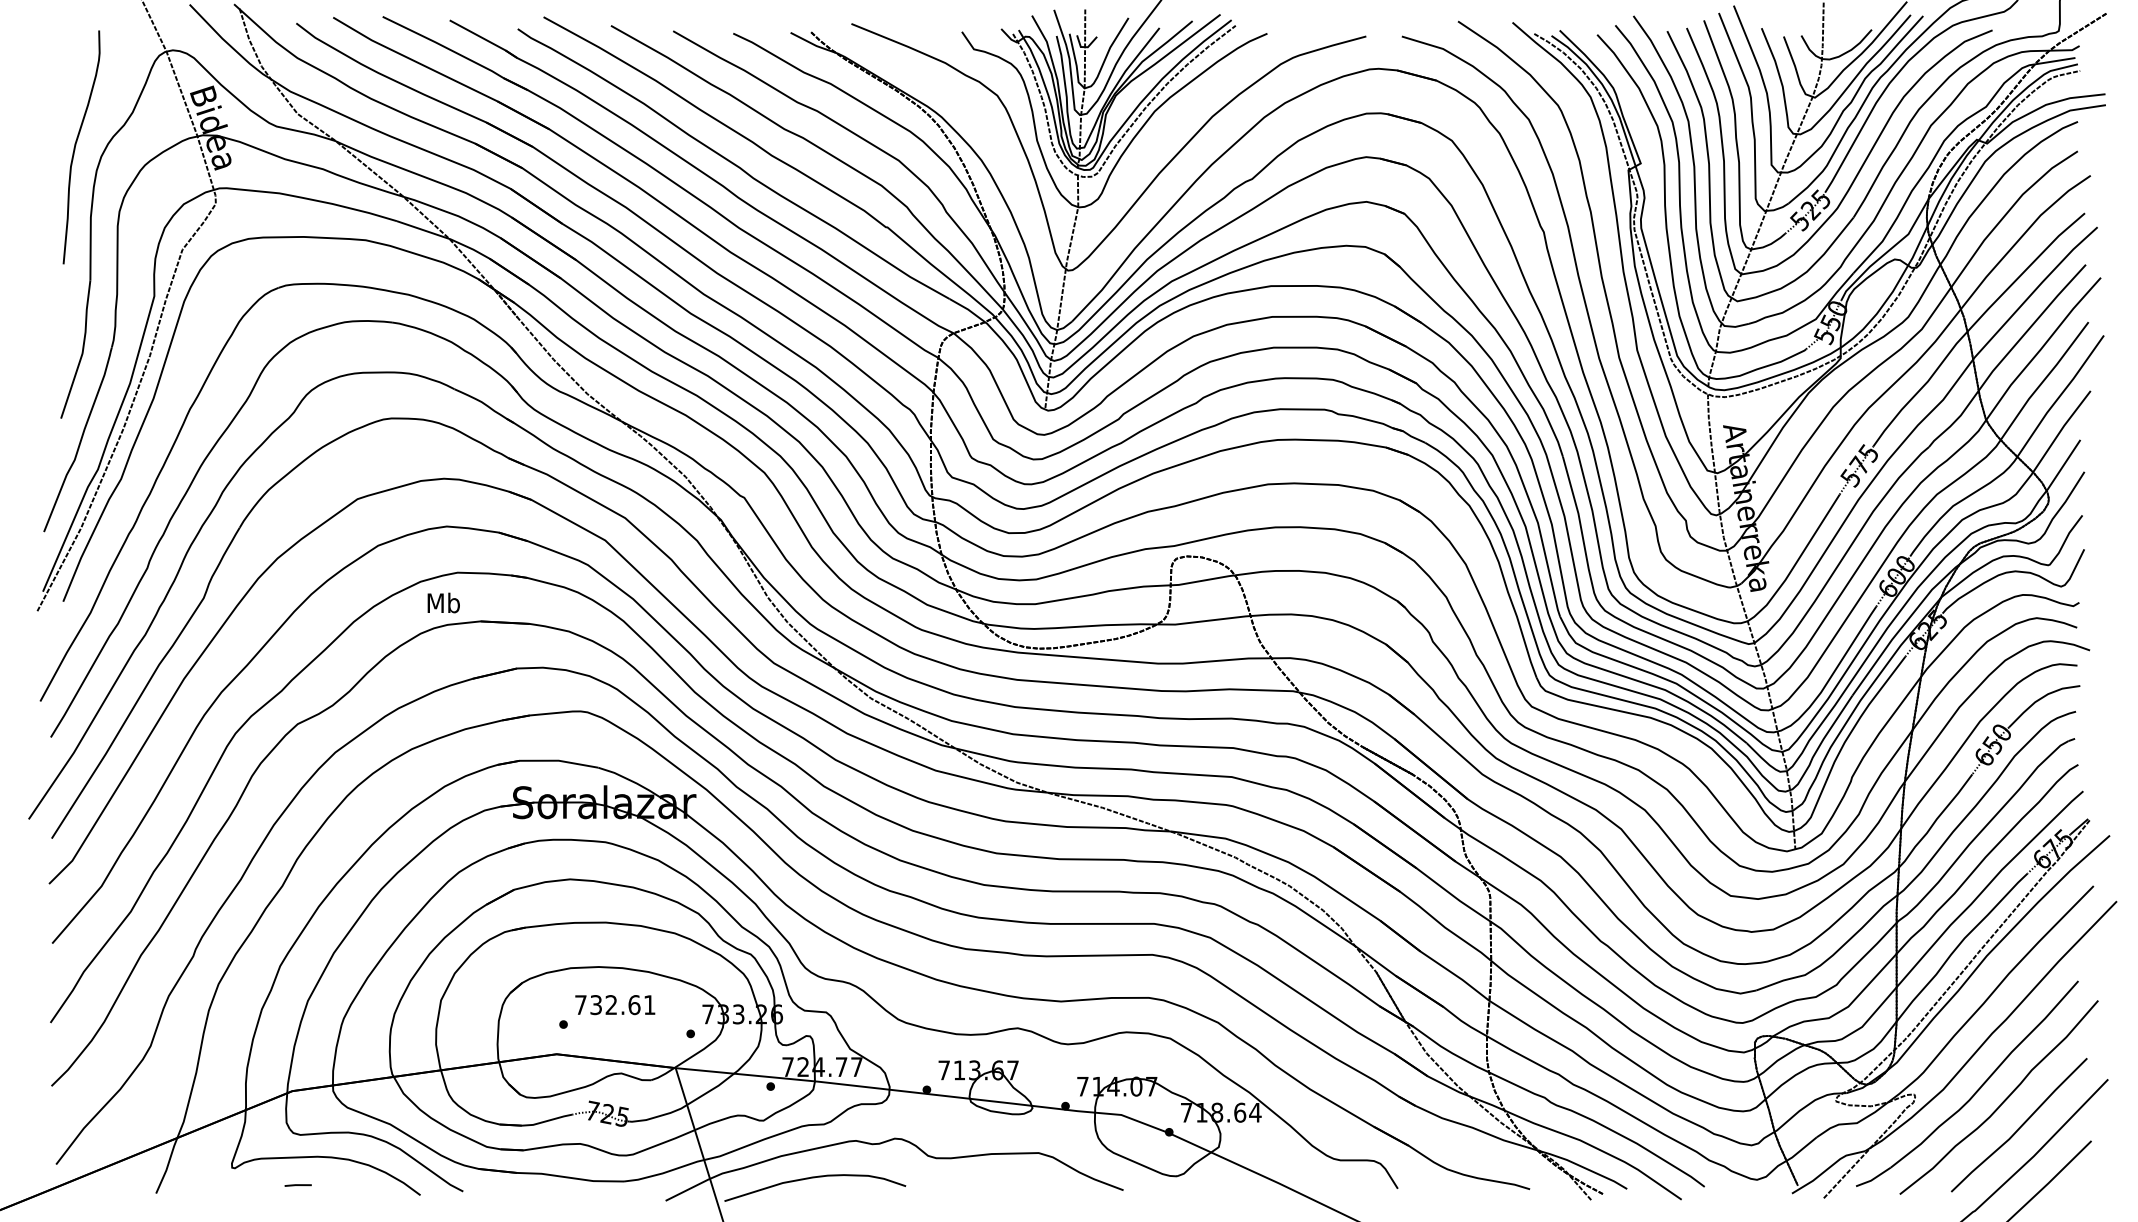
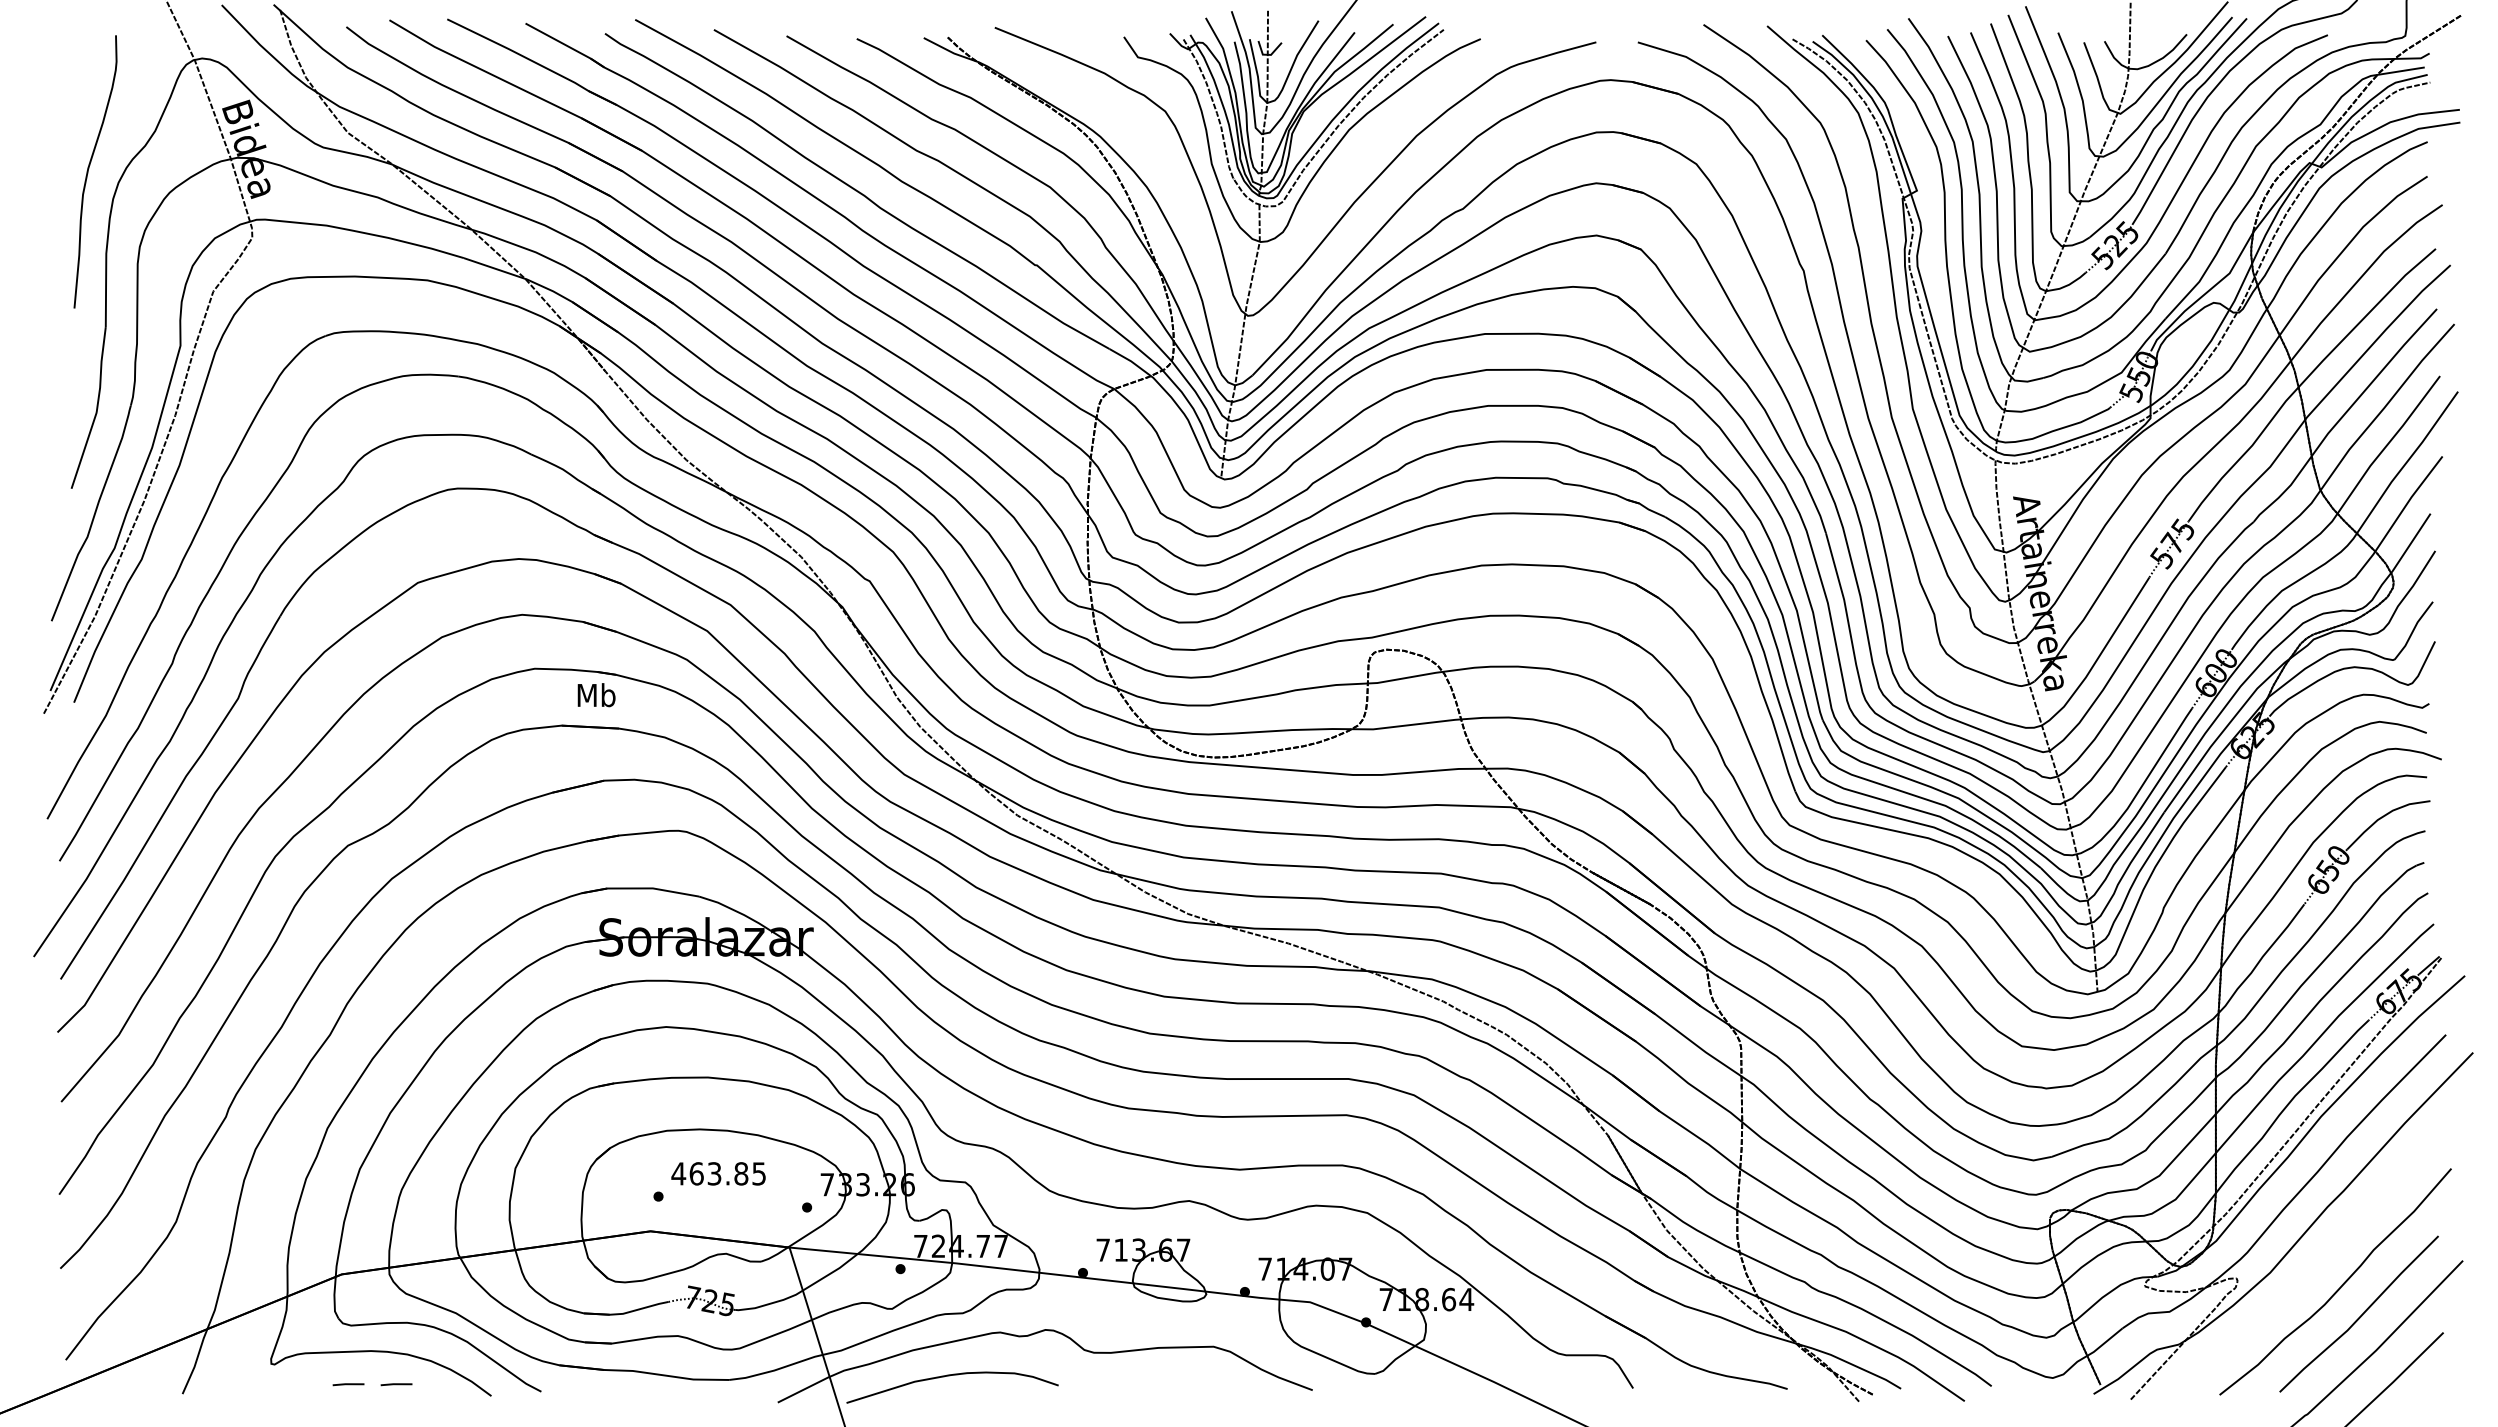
text: (443, 603) -> (596, 695), moved
text: (614, 1004) -> (718, 1173), 732.61 -> 463.85
part: (1975, 1091) -> (2308, 1274), removed
line: (339, 1185) -> (396, 1384), added

